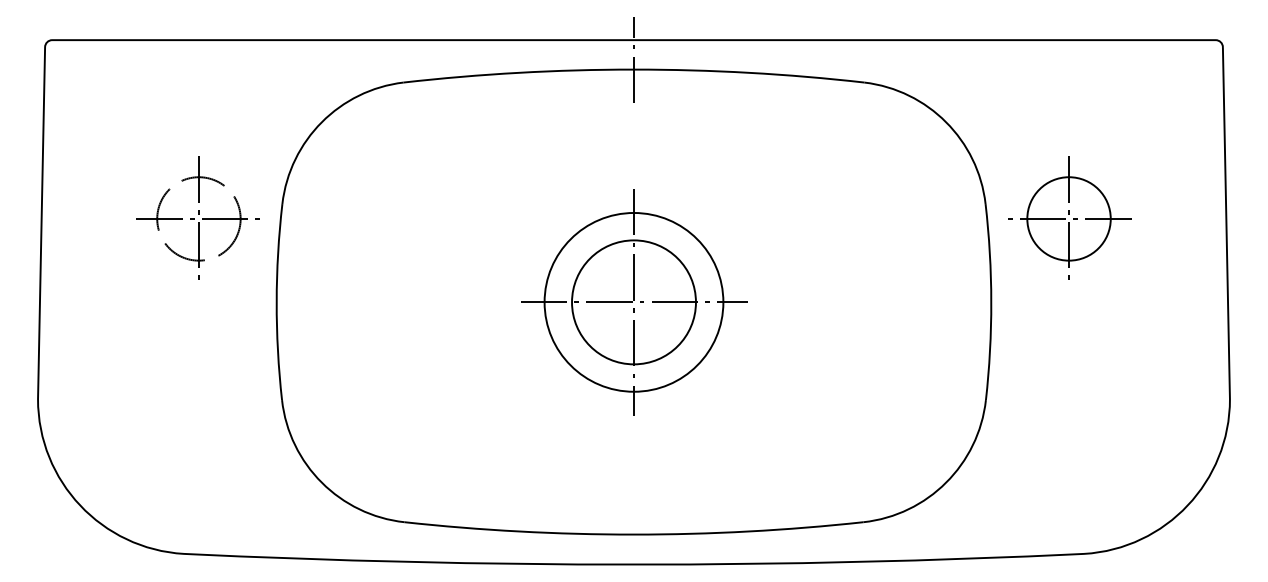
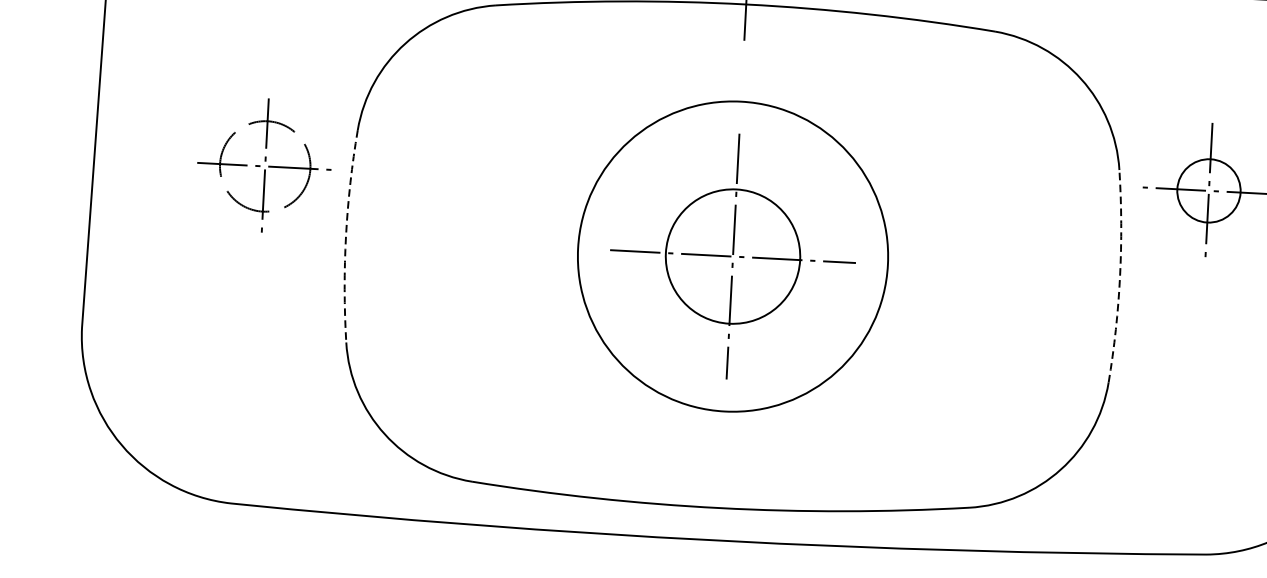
part: (197, 217) -> (263, 164), moved
circle: (1068, 218) -> (1208, 190), size x0.7
circle: (633, 301) -> (732, 255), size x1.6
arc: (276, 302) -> (345, 236), solid -> dashed
arc: (991, 302) -> (1120, 277), solid -> dashed

